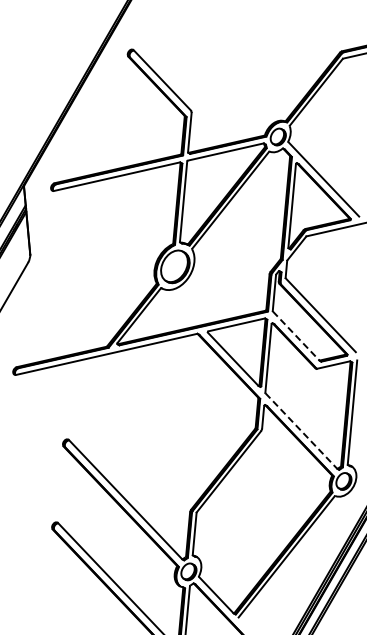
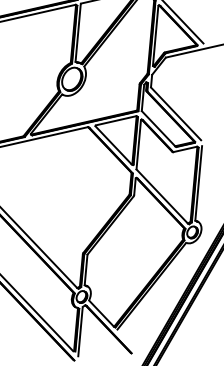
line: (296, 335) -> (158, 128), dashed -> solid
line: (301, 431) -> (162, 196), dashed -> solid

